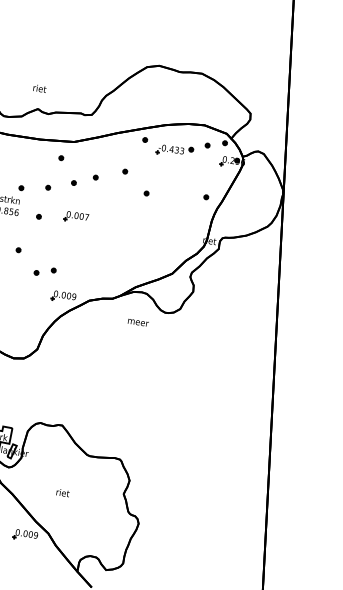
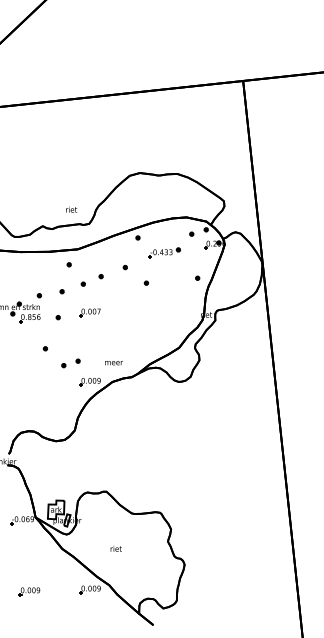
text: (39, 88) -> (71, 209), moved
part: (174, 150) -> (164, 252), moved
text: (137, 323) -> (113, 363), moved

